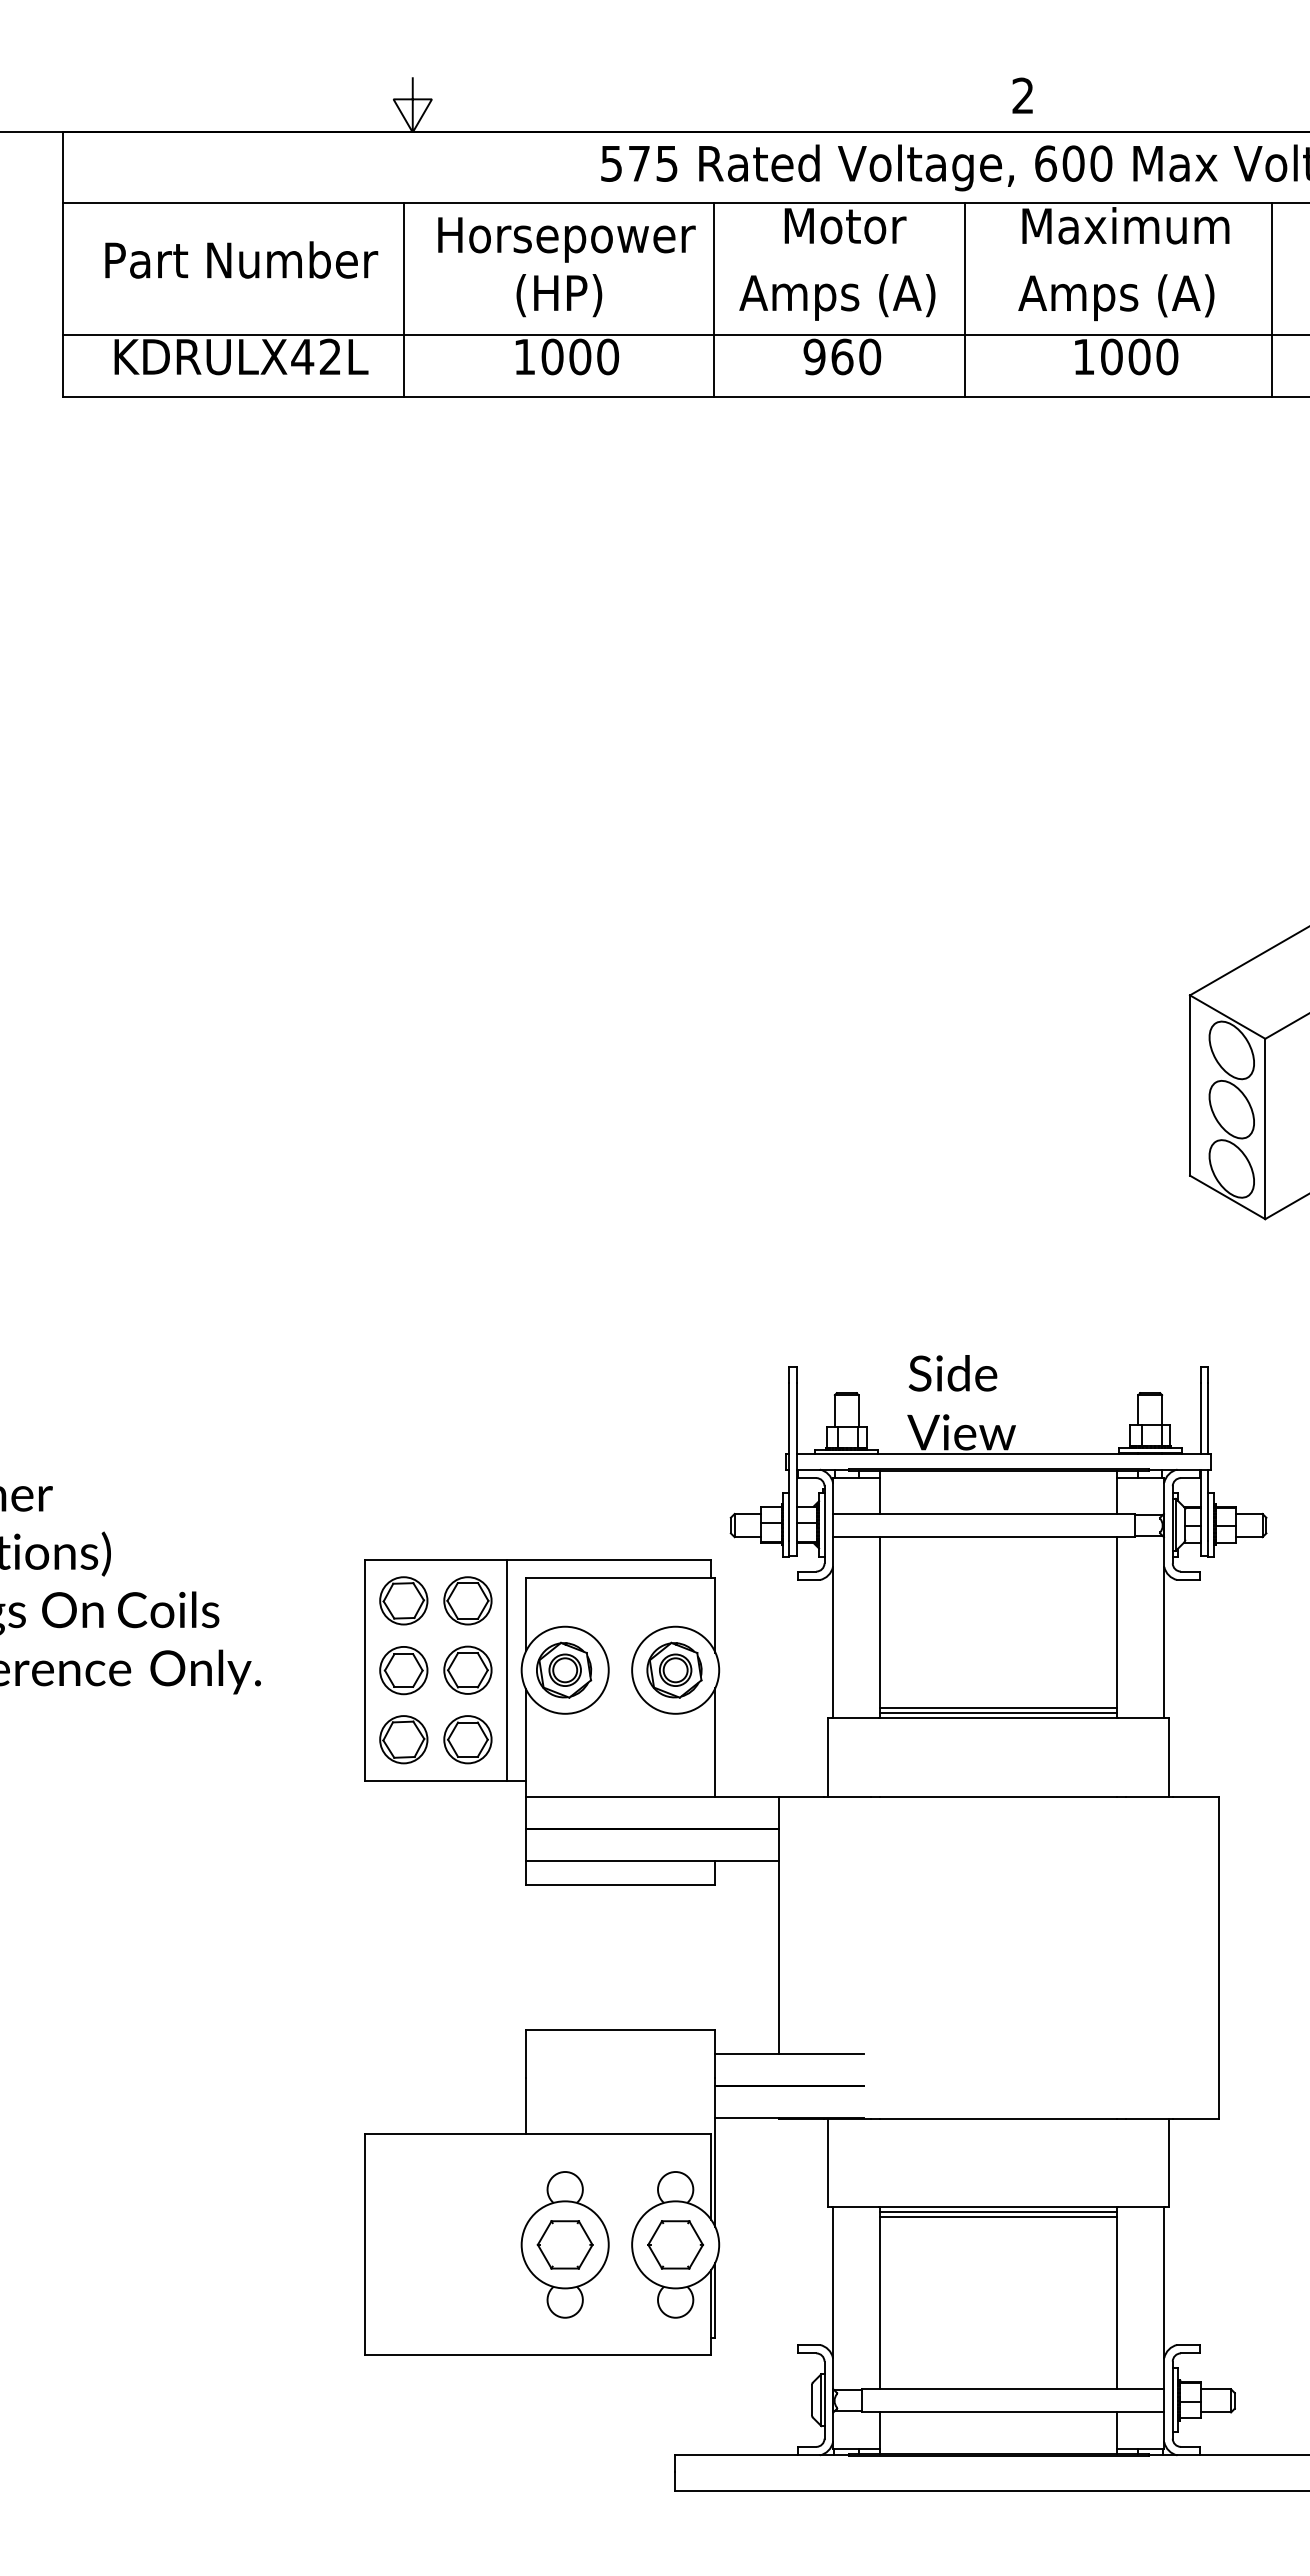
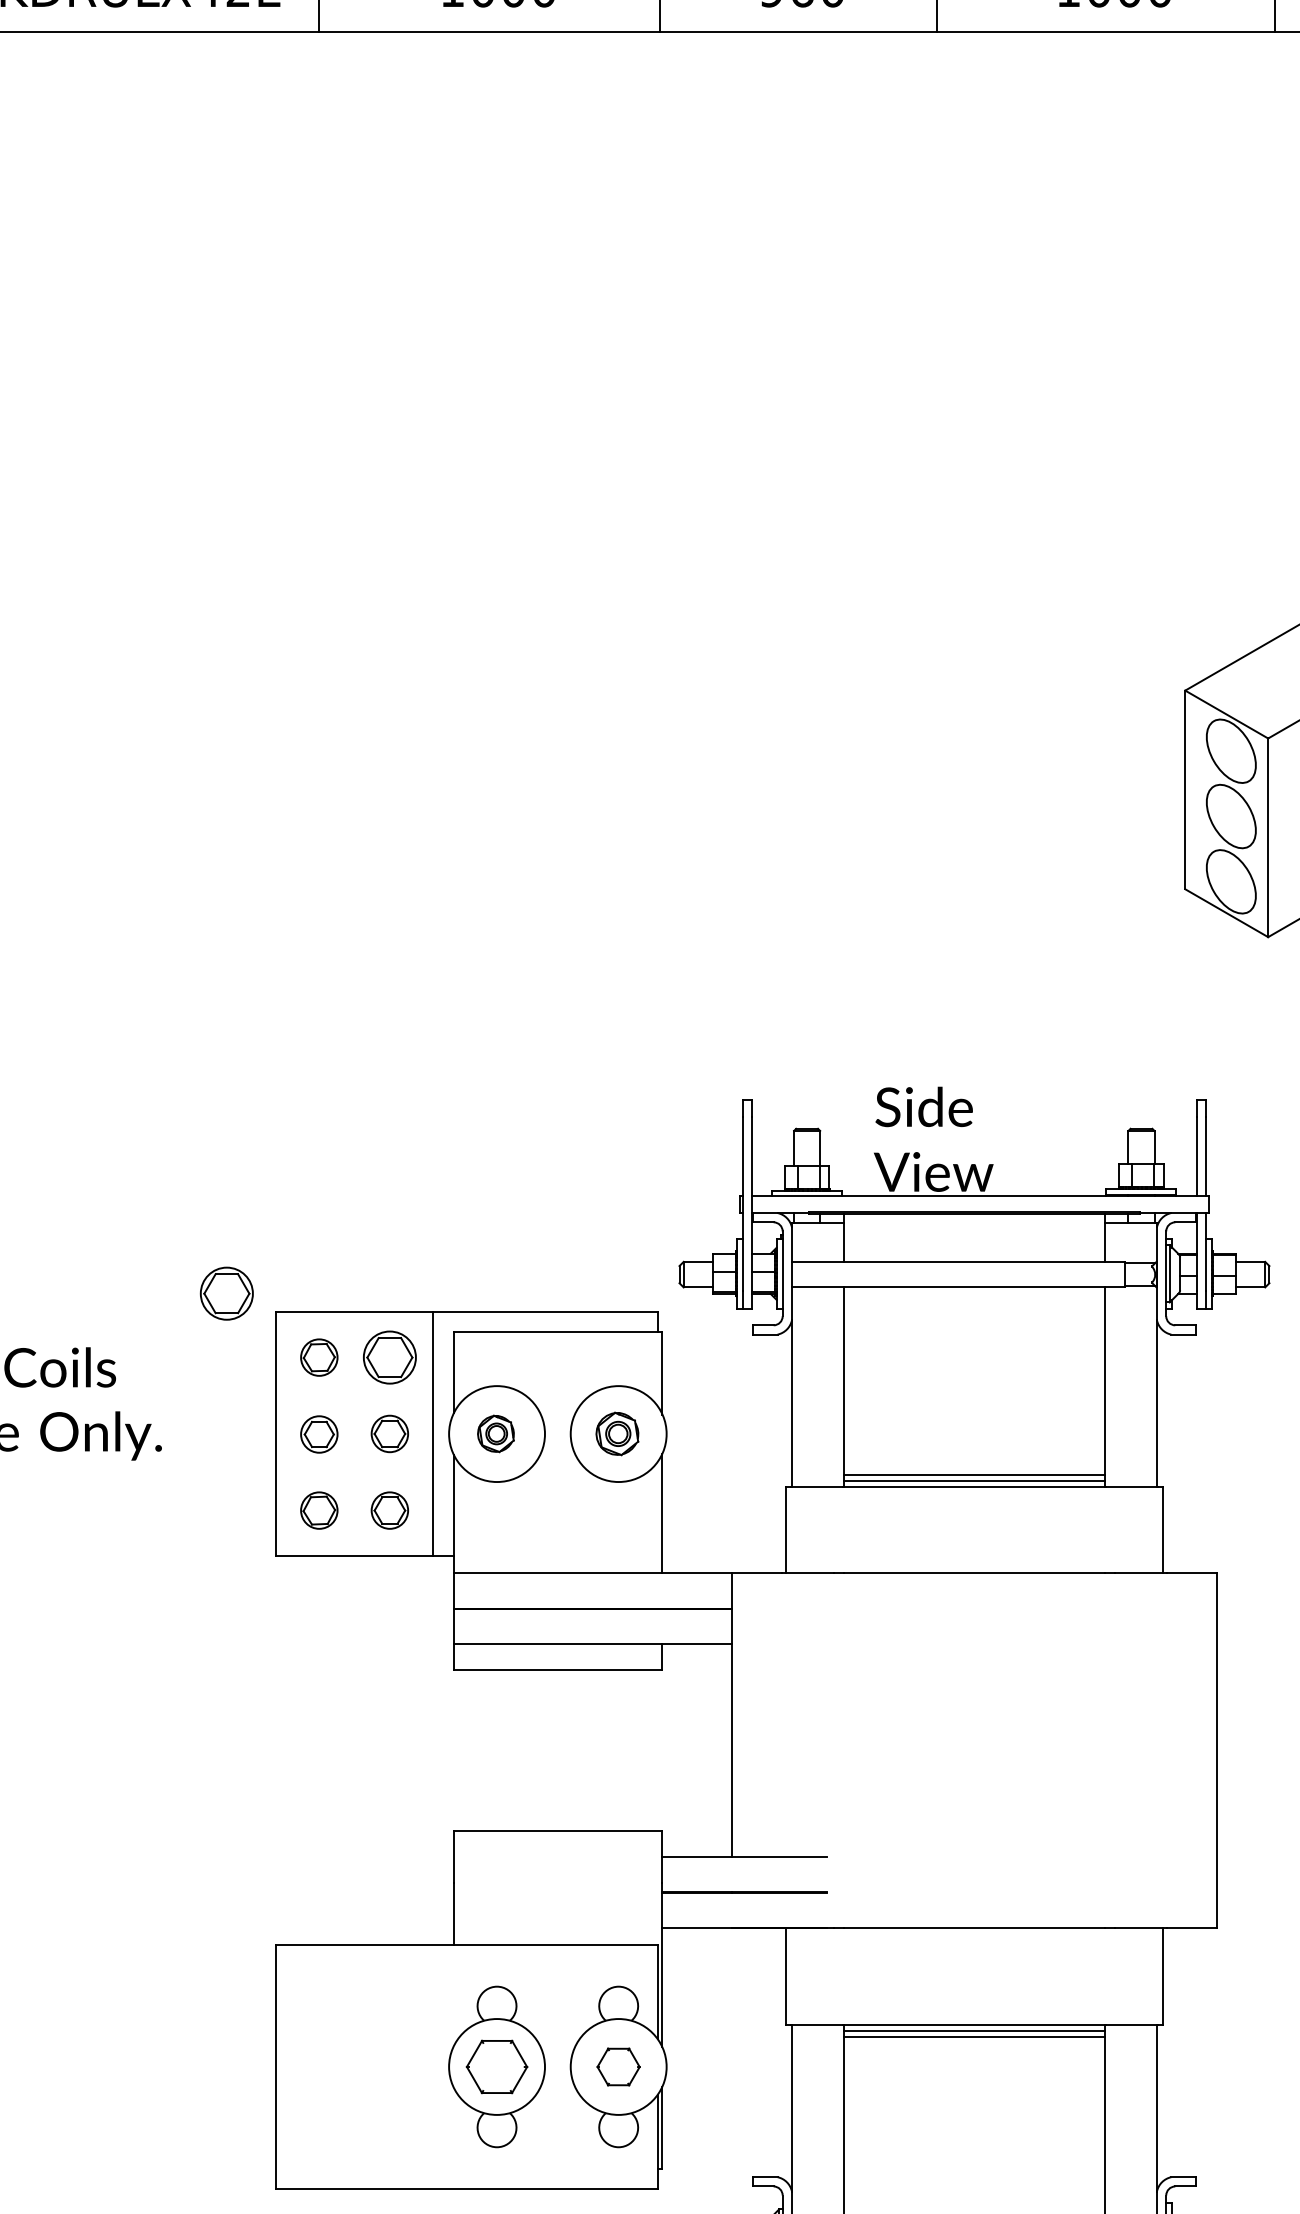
part: (319, 1542) -> (226, 1293), added
part: (403, 1600) -> (318, 1357), size x0.7
part: (467, 1669) -> (389, 1433), size x0.7
part: (564, 1669) -> (496, 1433), size x0.6
part: (674, 1669) -> (617, 1433), size x0.7
part: (403, 1670) -> (318, 1434), size x0.7
part: (403, 1739) -> (318, 1510), size x0.7
part: (467, 1739) -> (389, 1510), size x0.7
part: (675, 2244) -> (618, 2066), size x0.7

